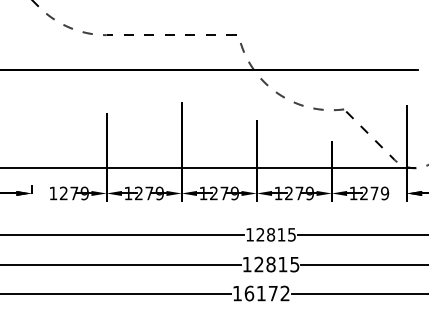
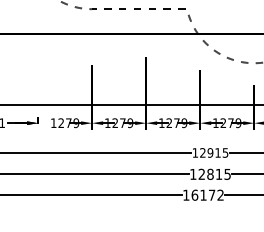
text: (270, 234) -> (210, 152), 12815 -> 12915

